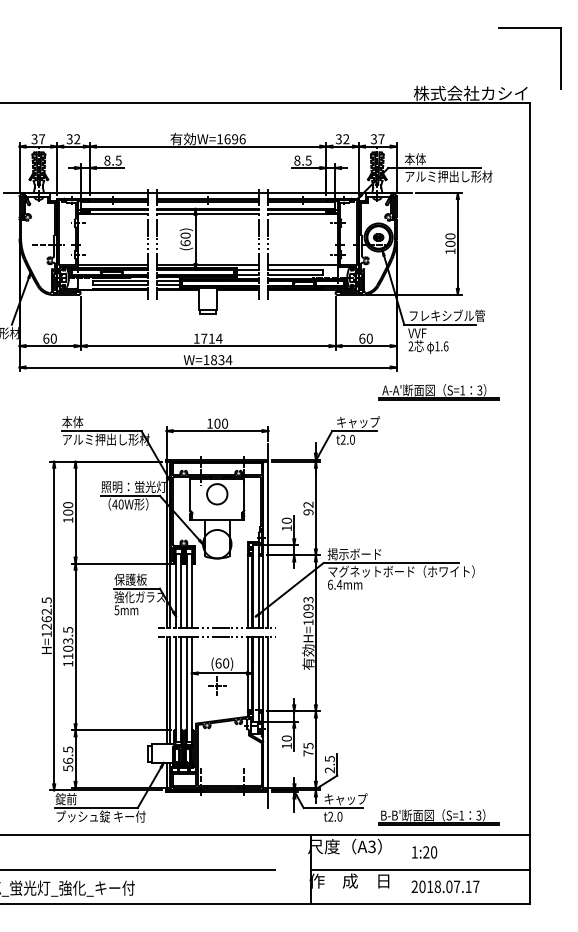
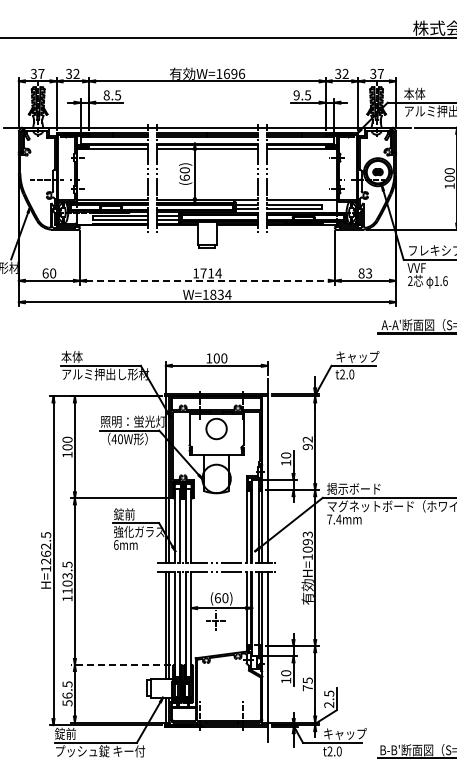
text: (297, 160) -> (296, 95), 8.5 -> 9.5
text: (365, 338) -> (364, 273), 60 -> 83
line: (208, 346) -> (207, 281), solid -> dashed
text: (130, 579) -> (129, 514), 保護板 -> 錠前
text: (330, 584) -> (329, 519), 6.4mm -> 7.4mm
text: (116, 610) -> (115, 545), 5mm -> 6mm
line: (121, 730) -> (120, 665), solid -> dashed

